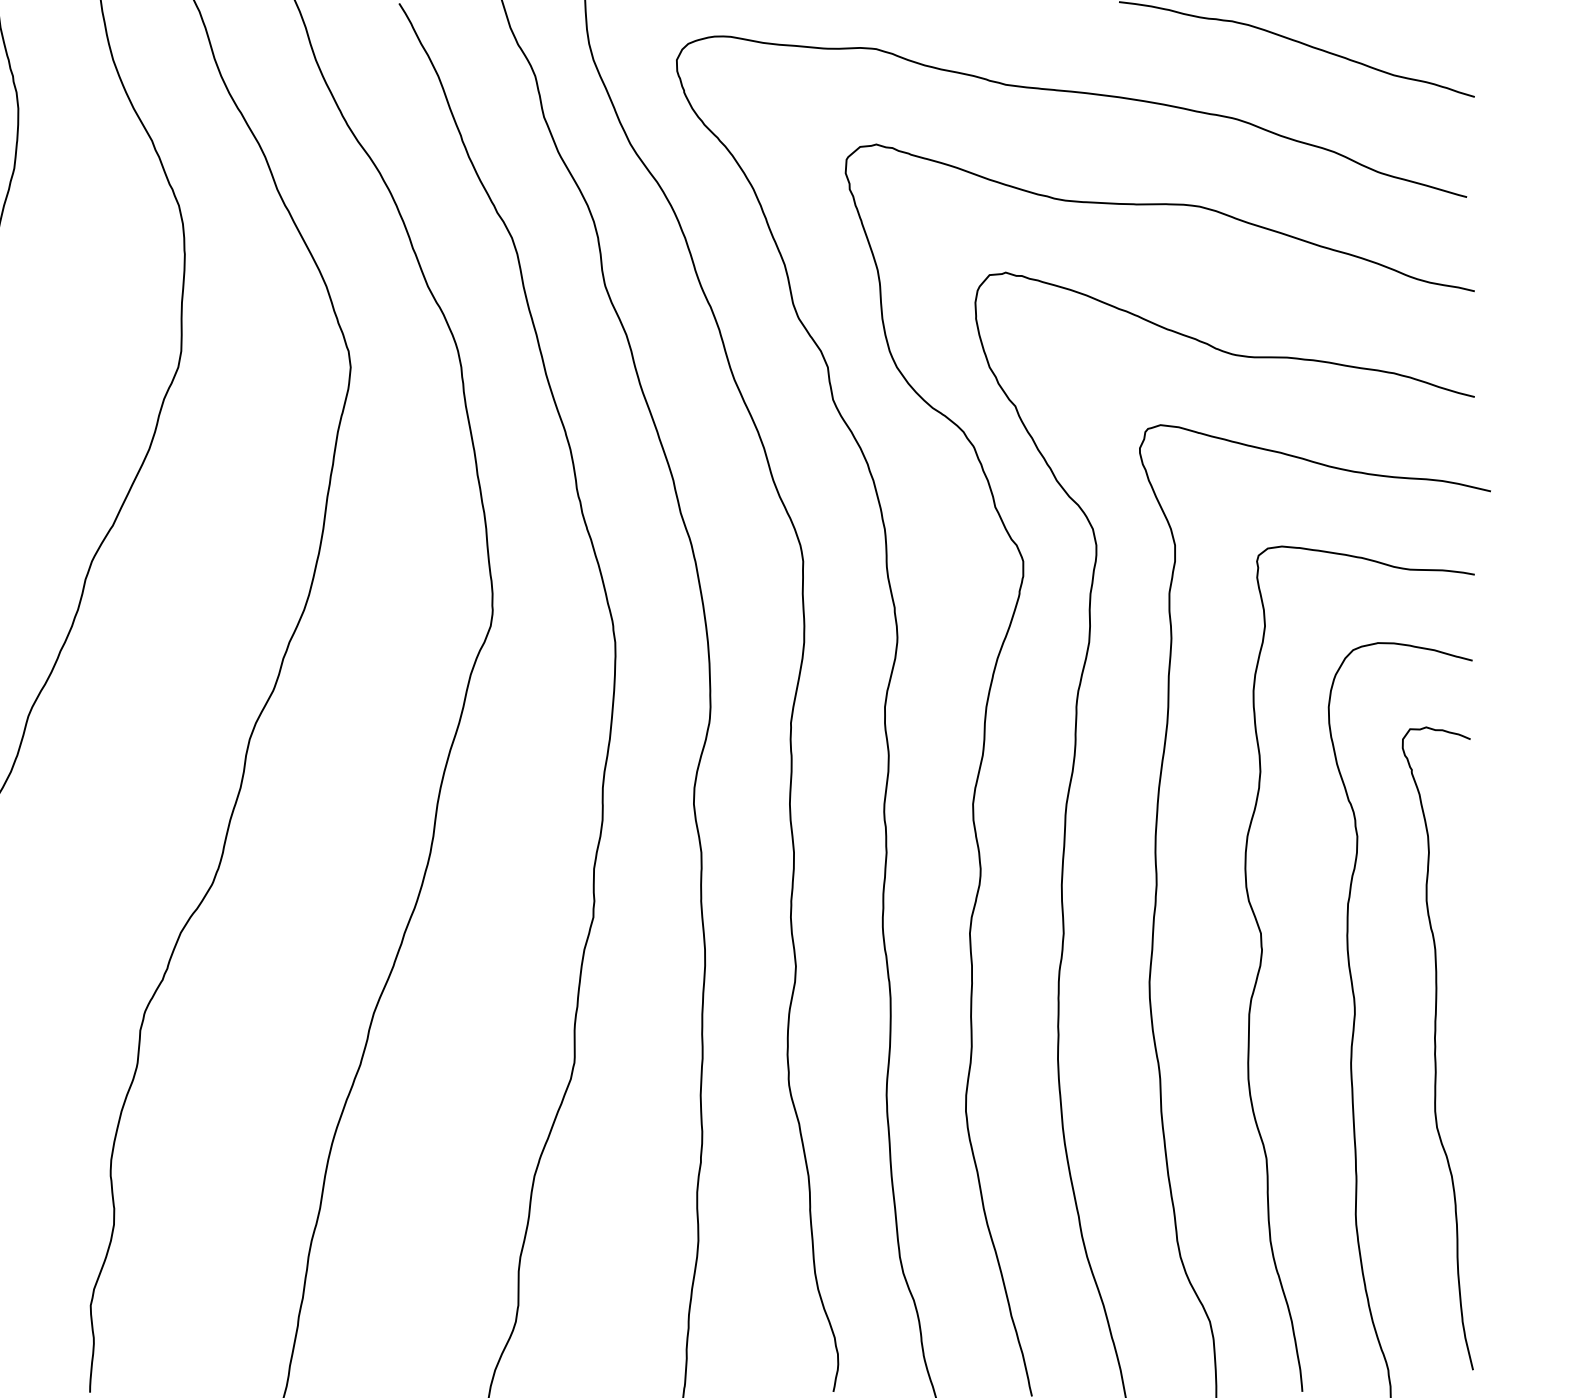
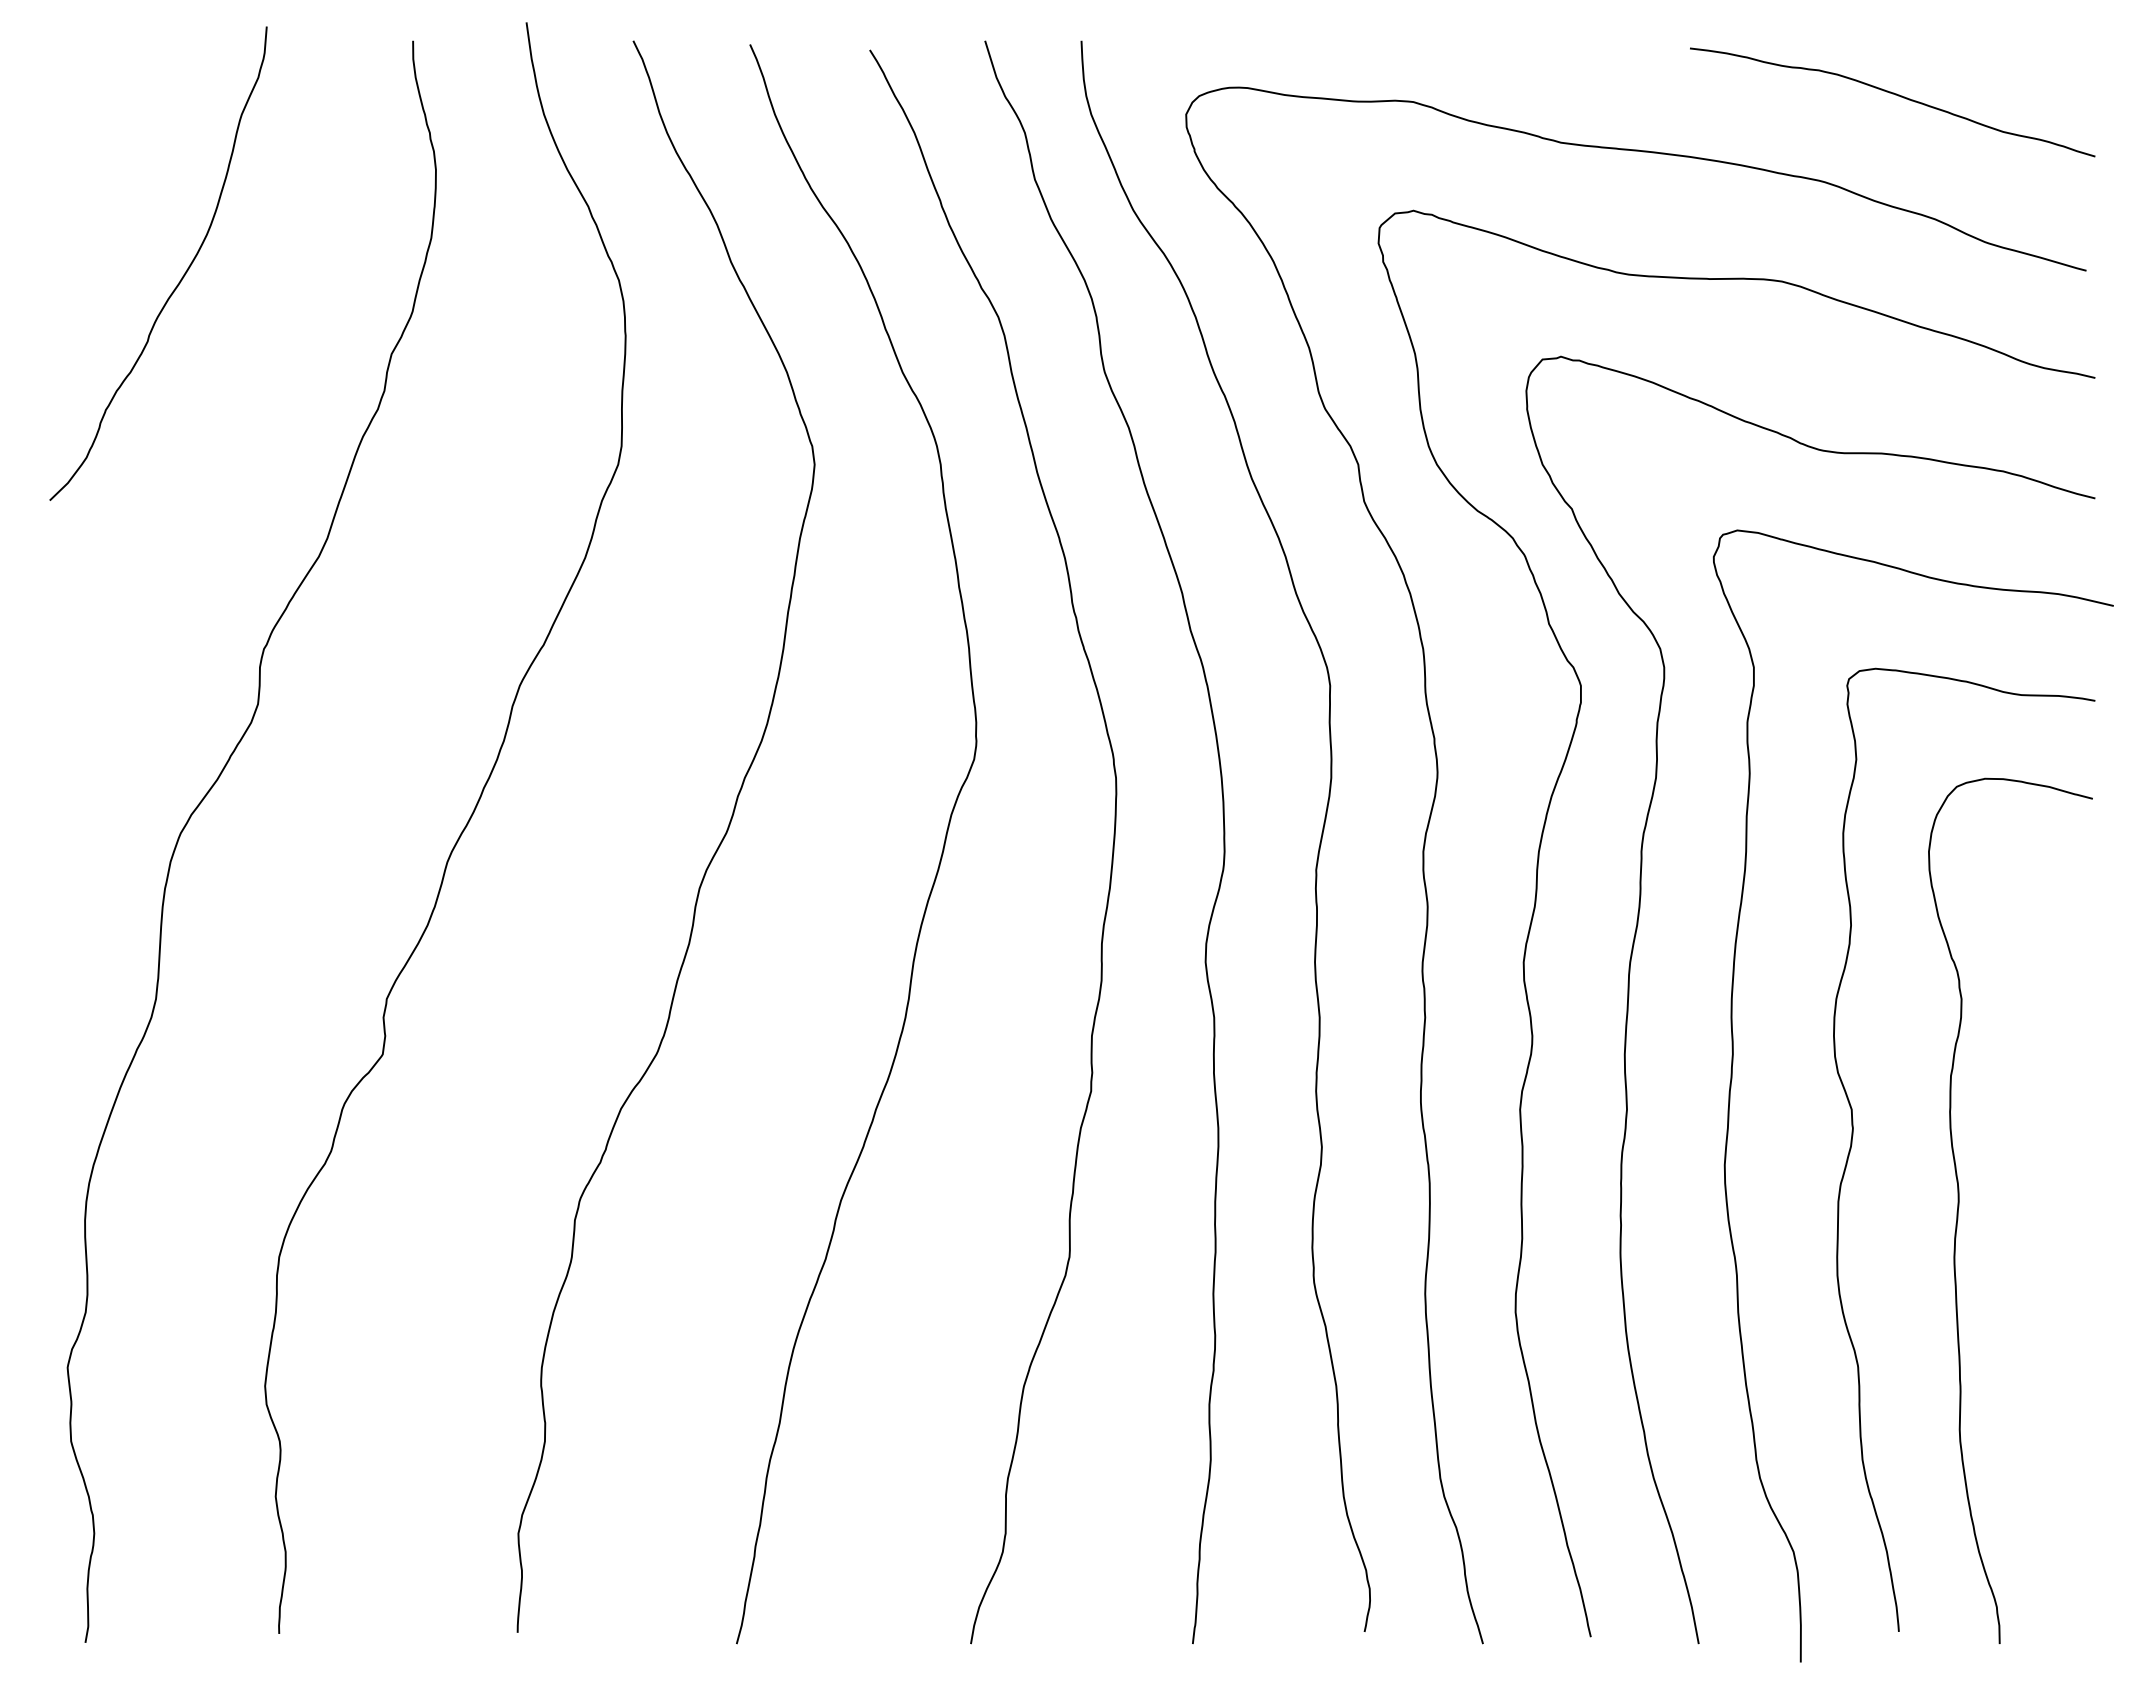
curve: (1436, 1048) -> (2051, 1240), removed

